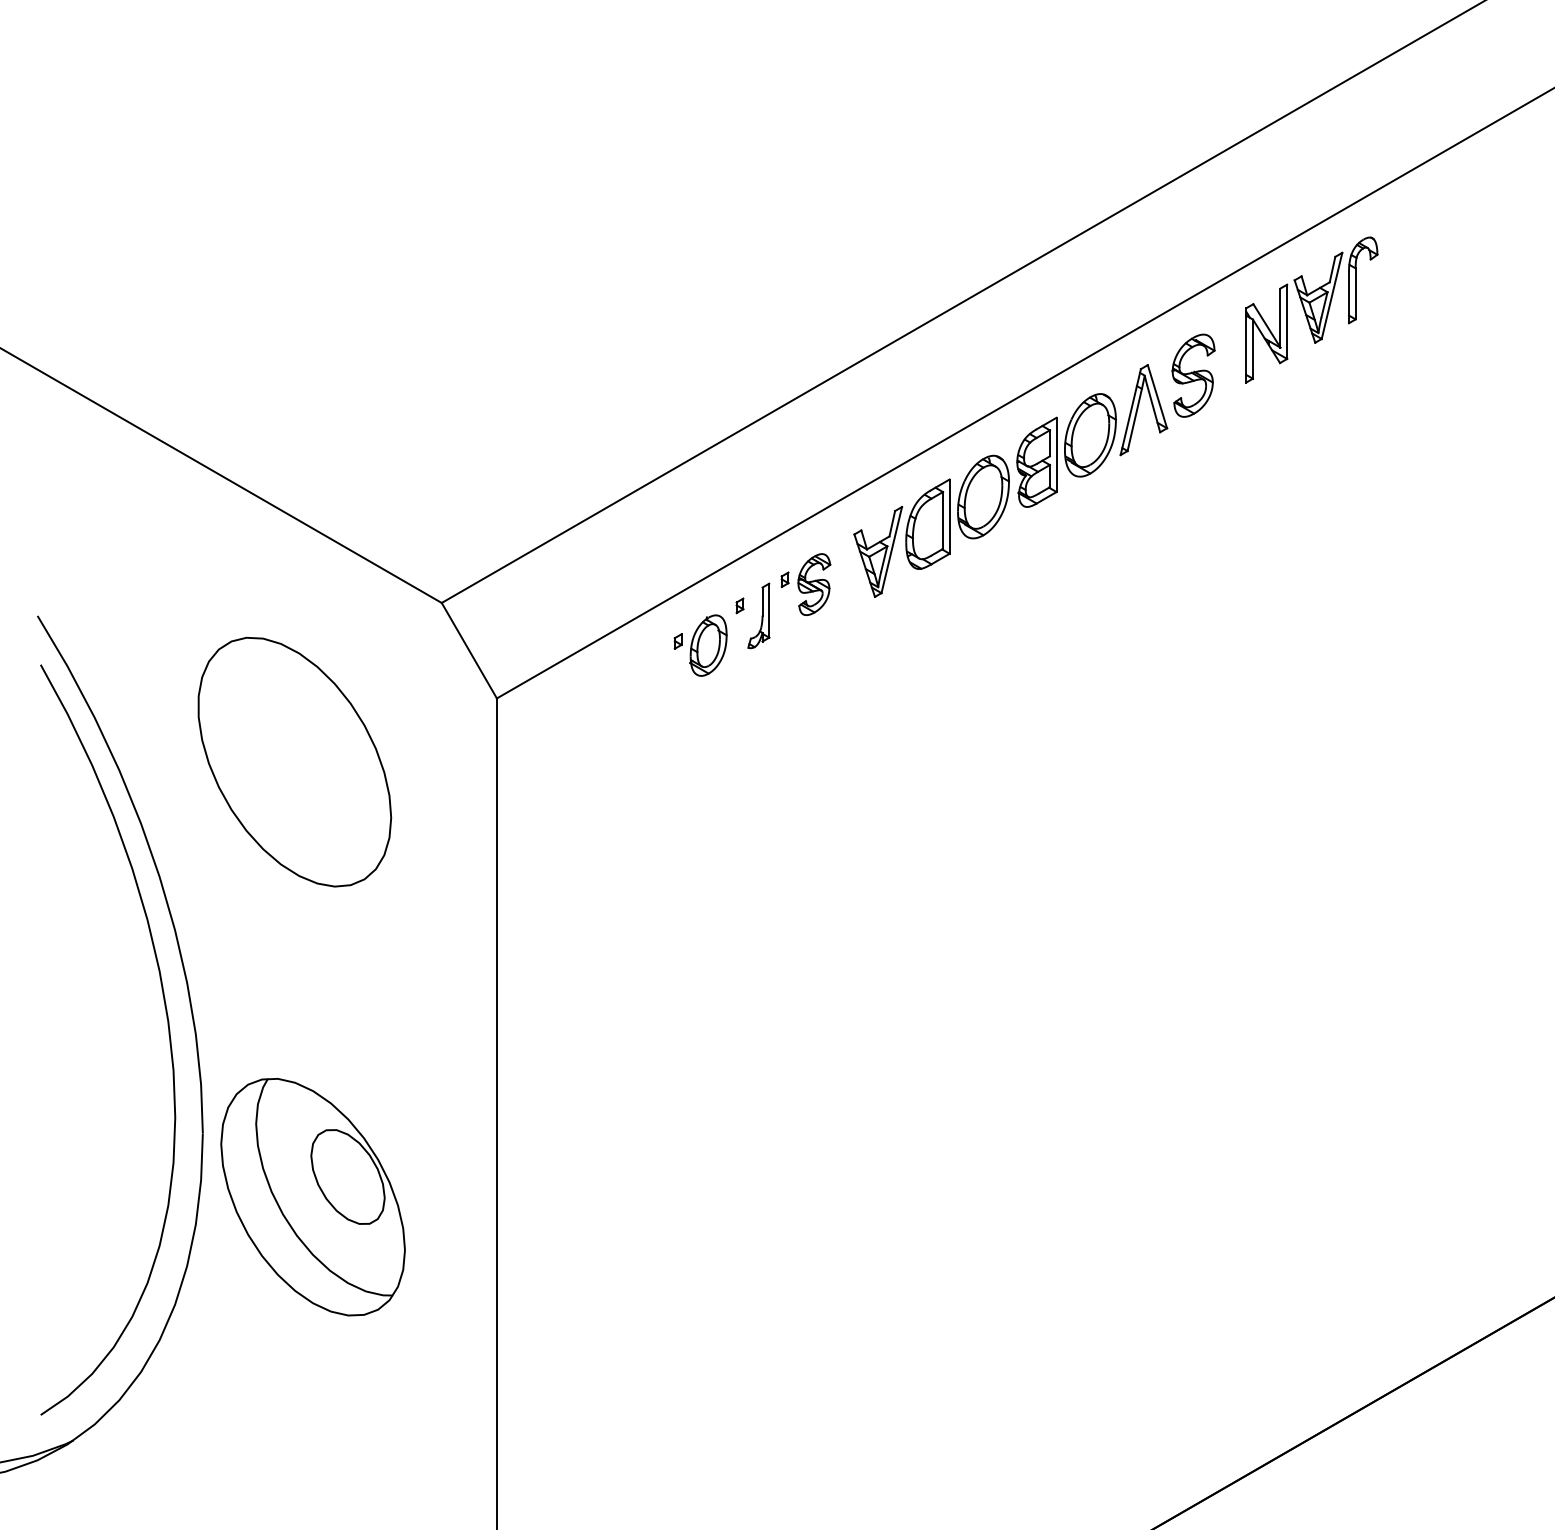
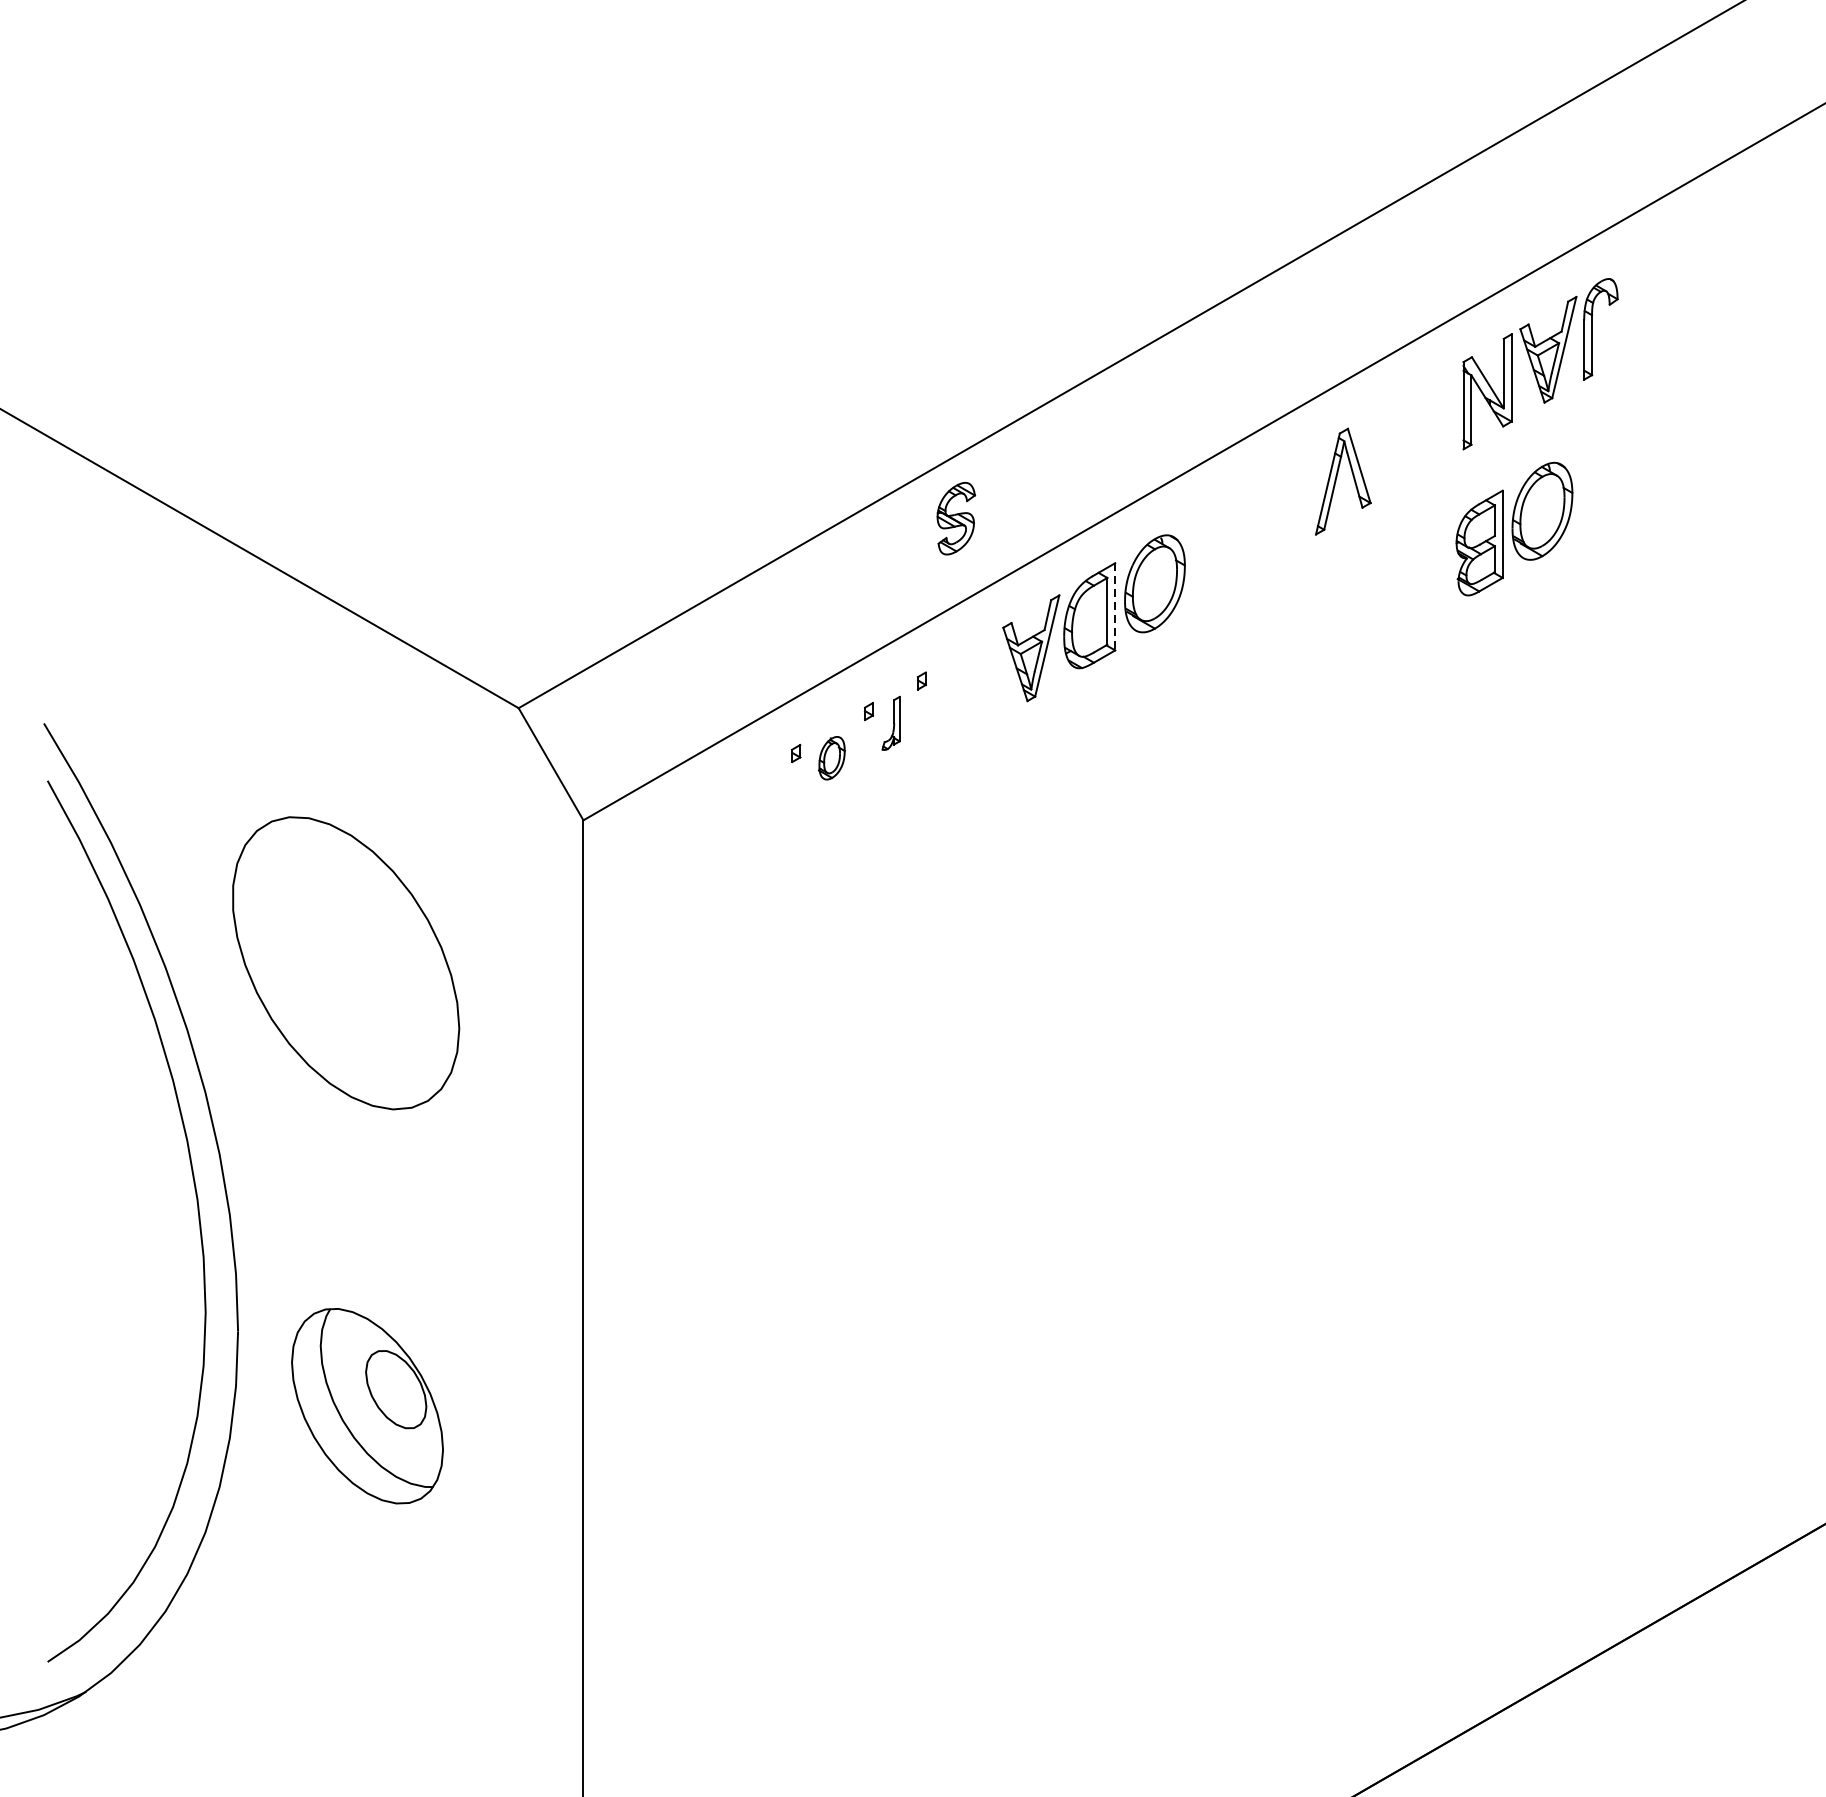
part: (1193, 375) -> (1401, 441), removed
part: (1066, 450) -> (1514, 529), moved
line: (949, 517) -> (1115, 607), solid -> dashed
part: (814, 584) -> (956, 518), moved
part: (758, 615) -> (890, 722), size x0.7
part: (708, 645) -> (831, 758), size x0.6
part: (294, 761) -> (345, 962), moved
part: (312, 1197) -> (366, 1406), size x0.7

